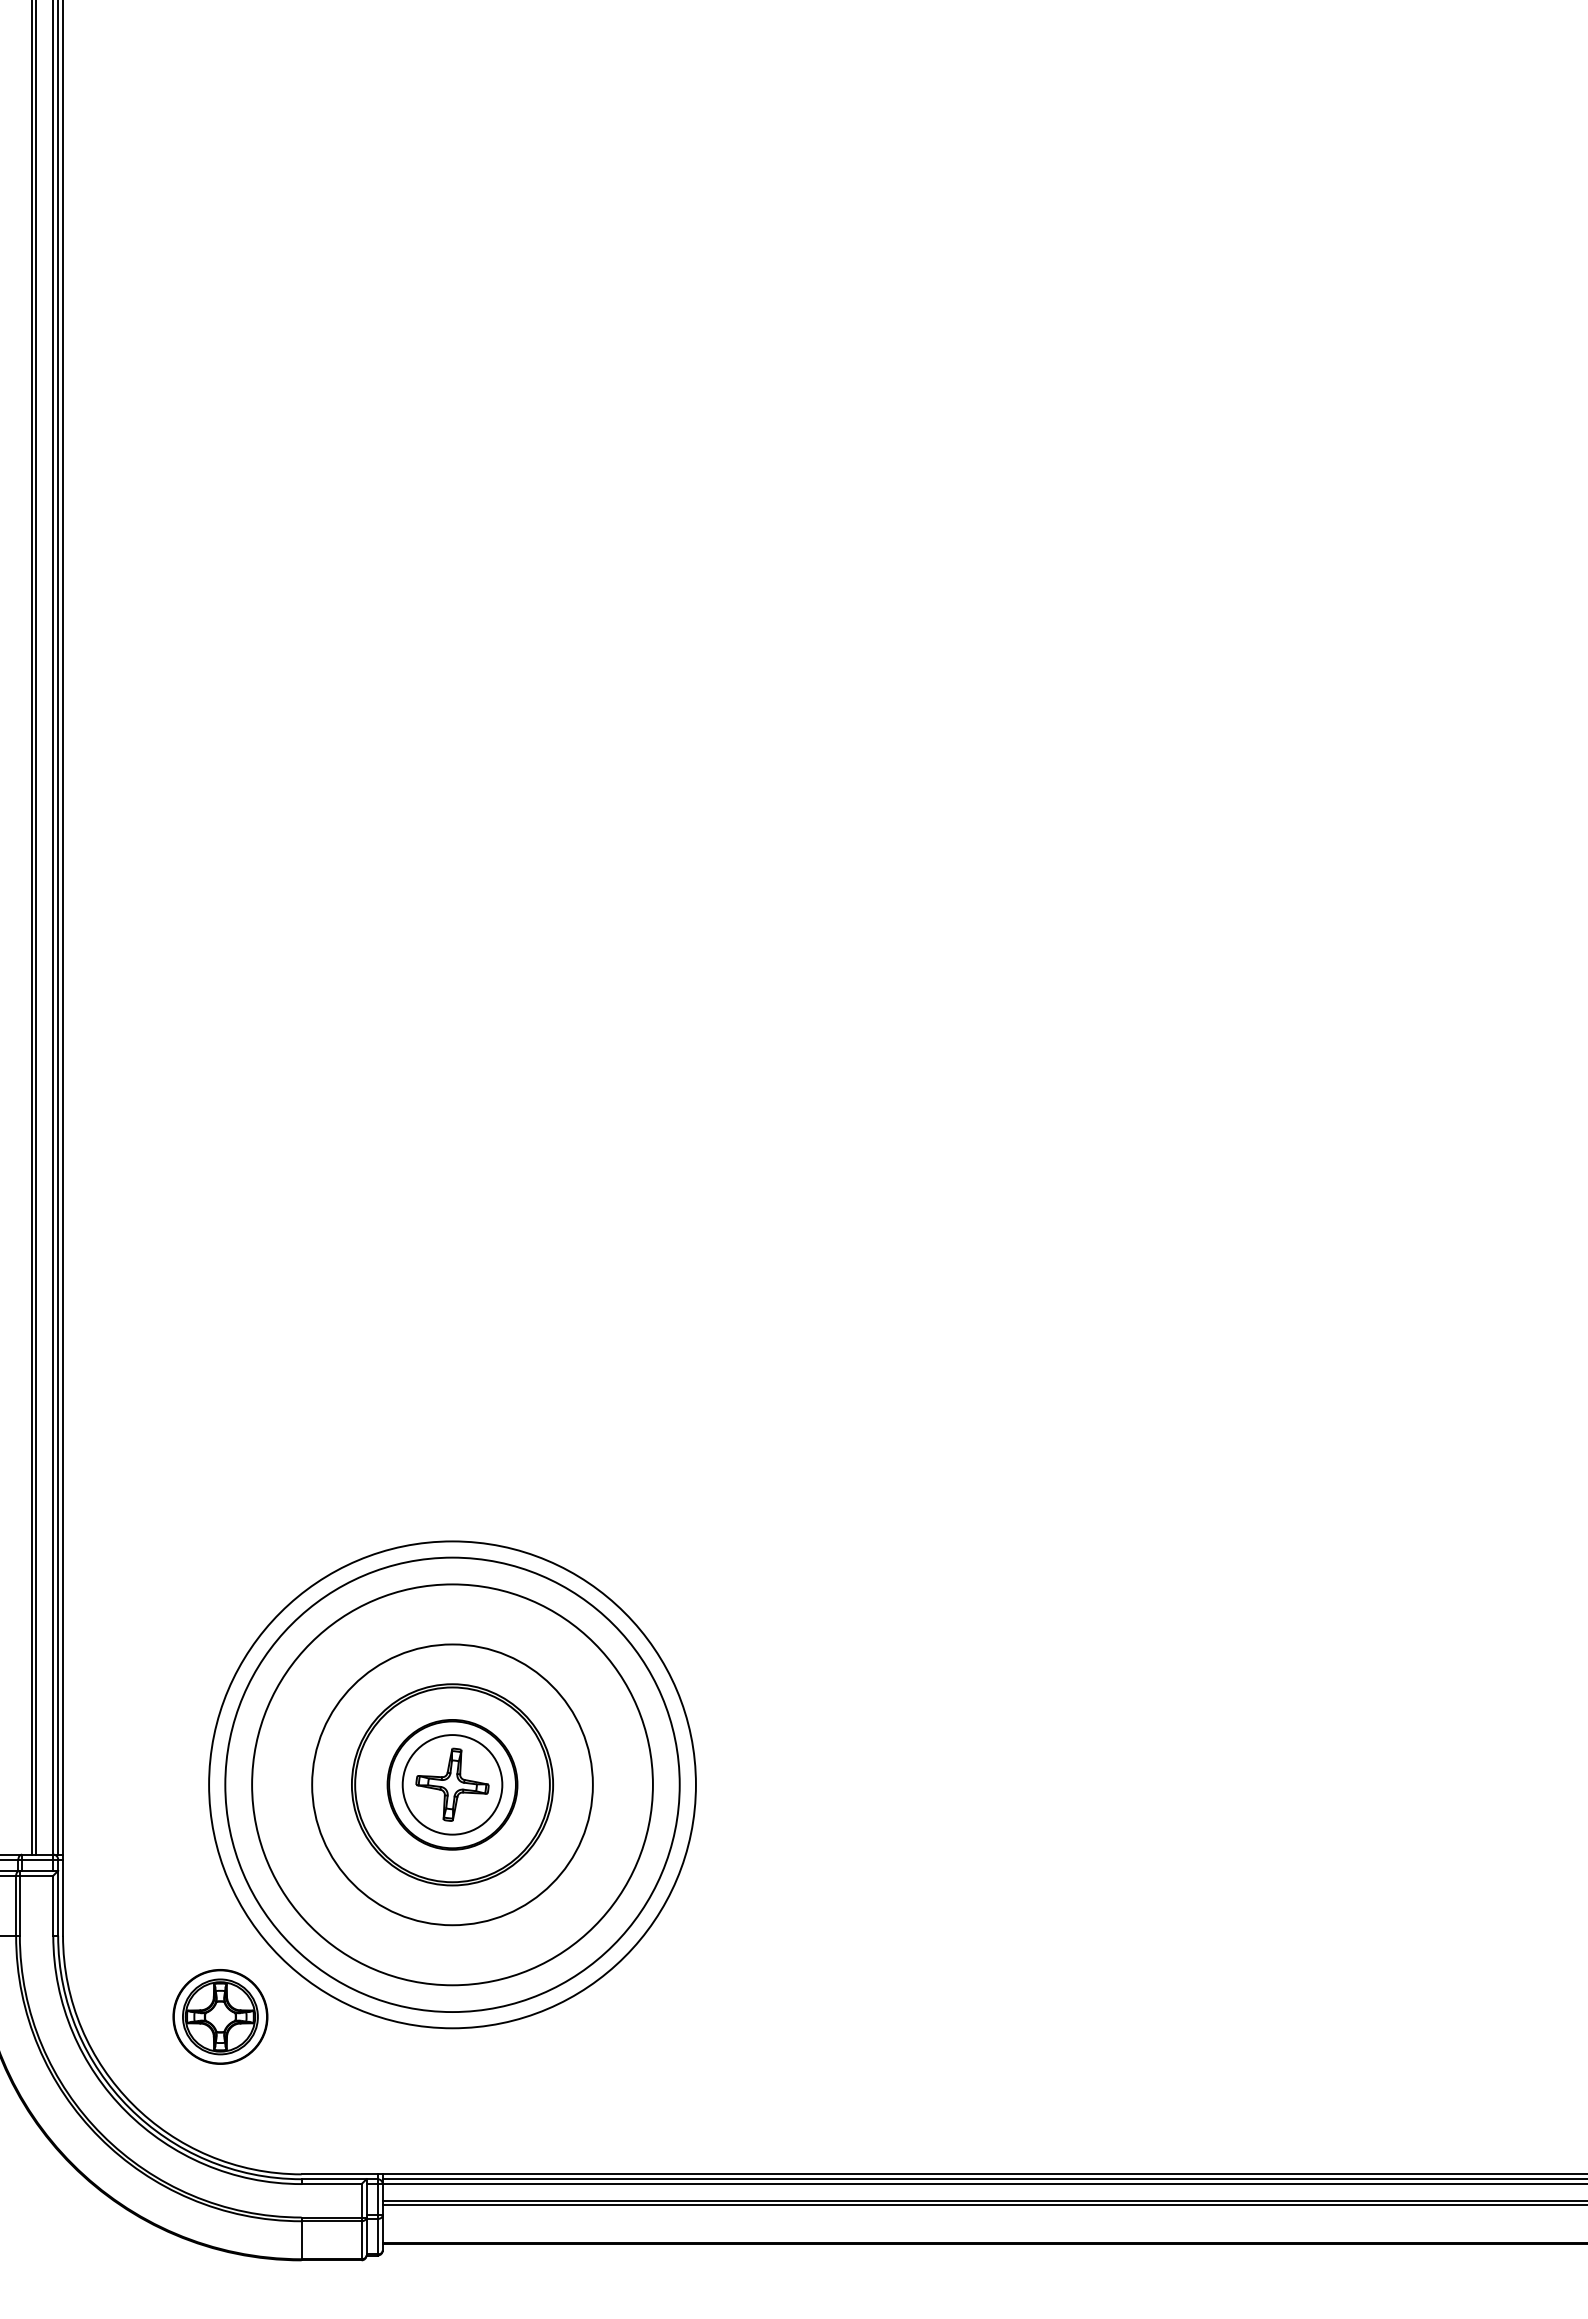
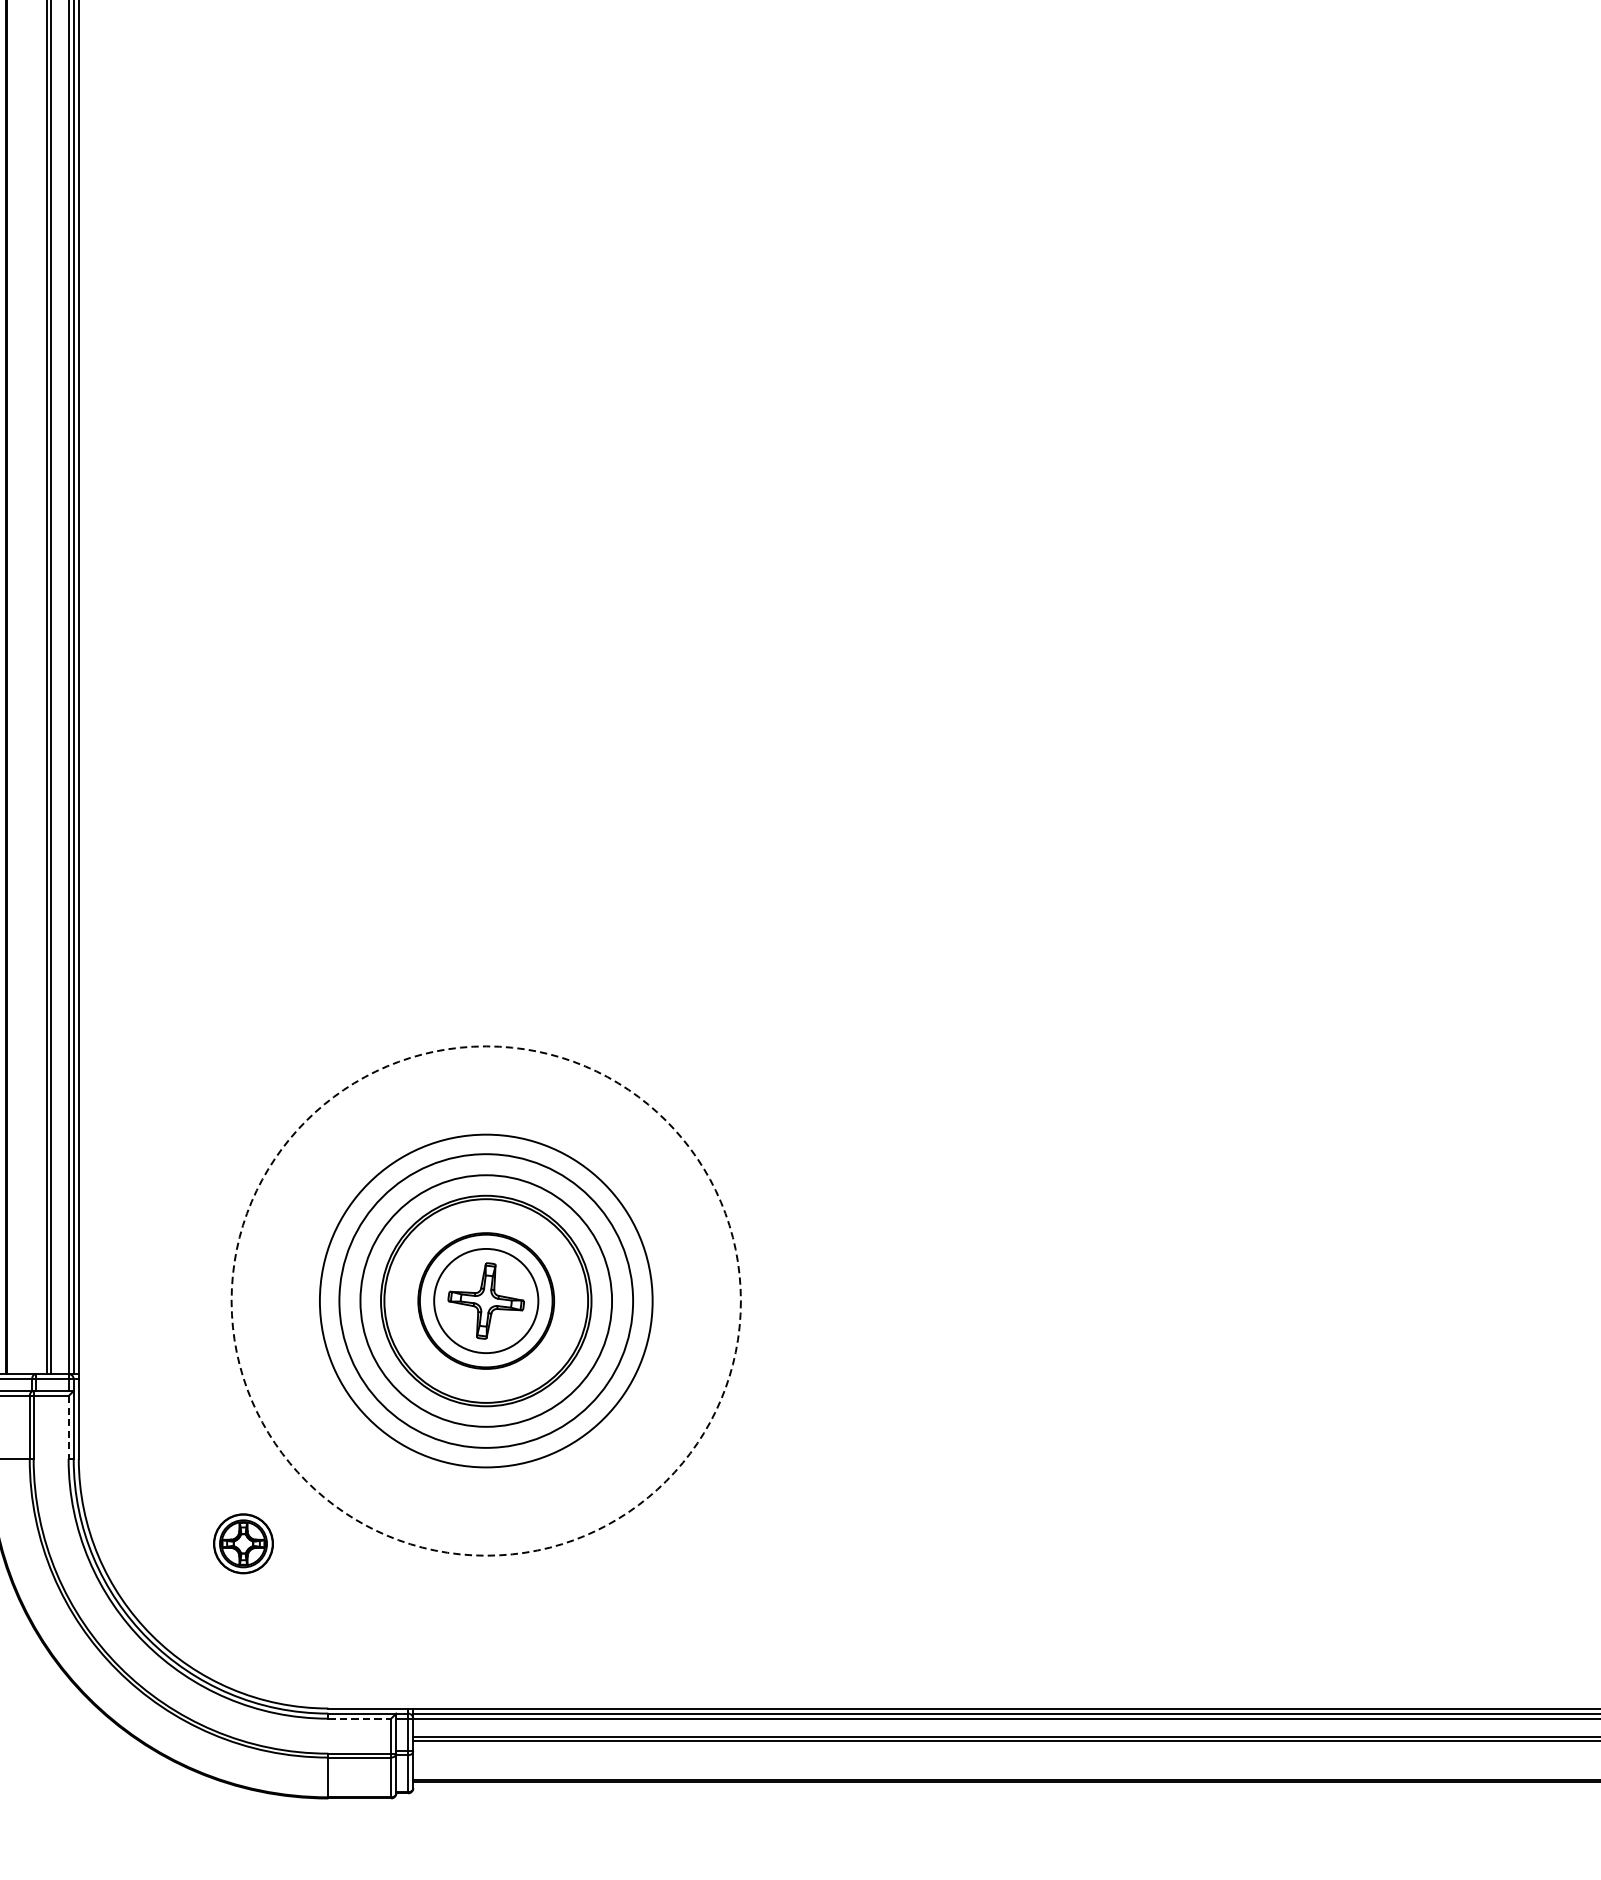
circle: (452, 1784) -> (486, 1300), size x0.6
circle: (452, 1784) -> (486, 1300), size x0.7
circle: (452, 1784) -> (486, 1300), solid -> dashed
line: (53, 1906) -> (68, 1428), solid -> dashed
part: (220, 2016) -> (243, 1543), size x0.6
line: (332, 2184) -> (360, 1719), solid -> dashed

